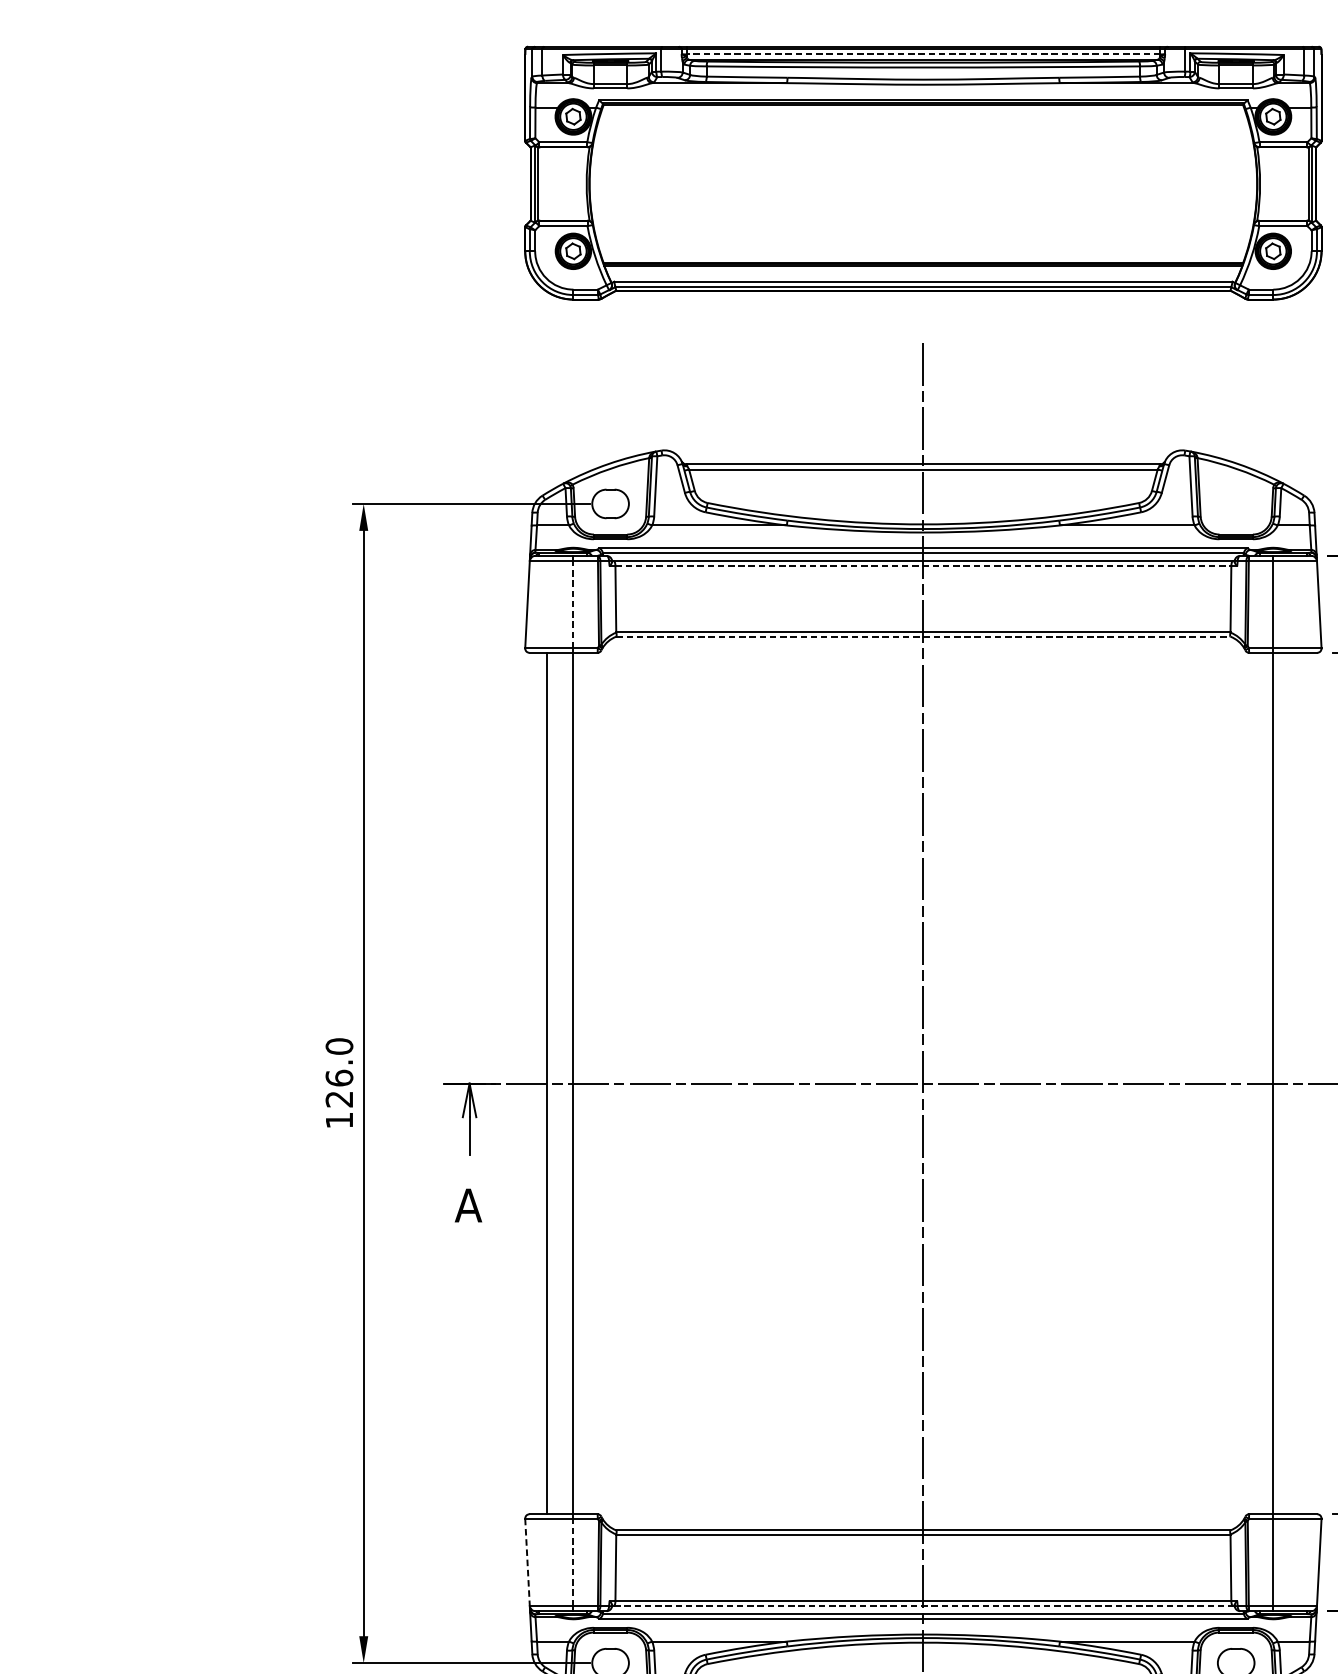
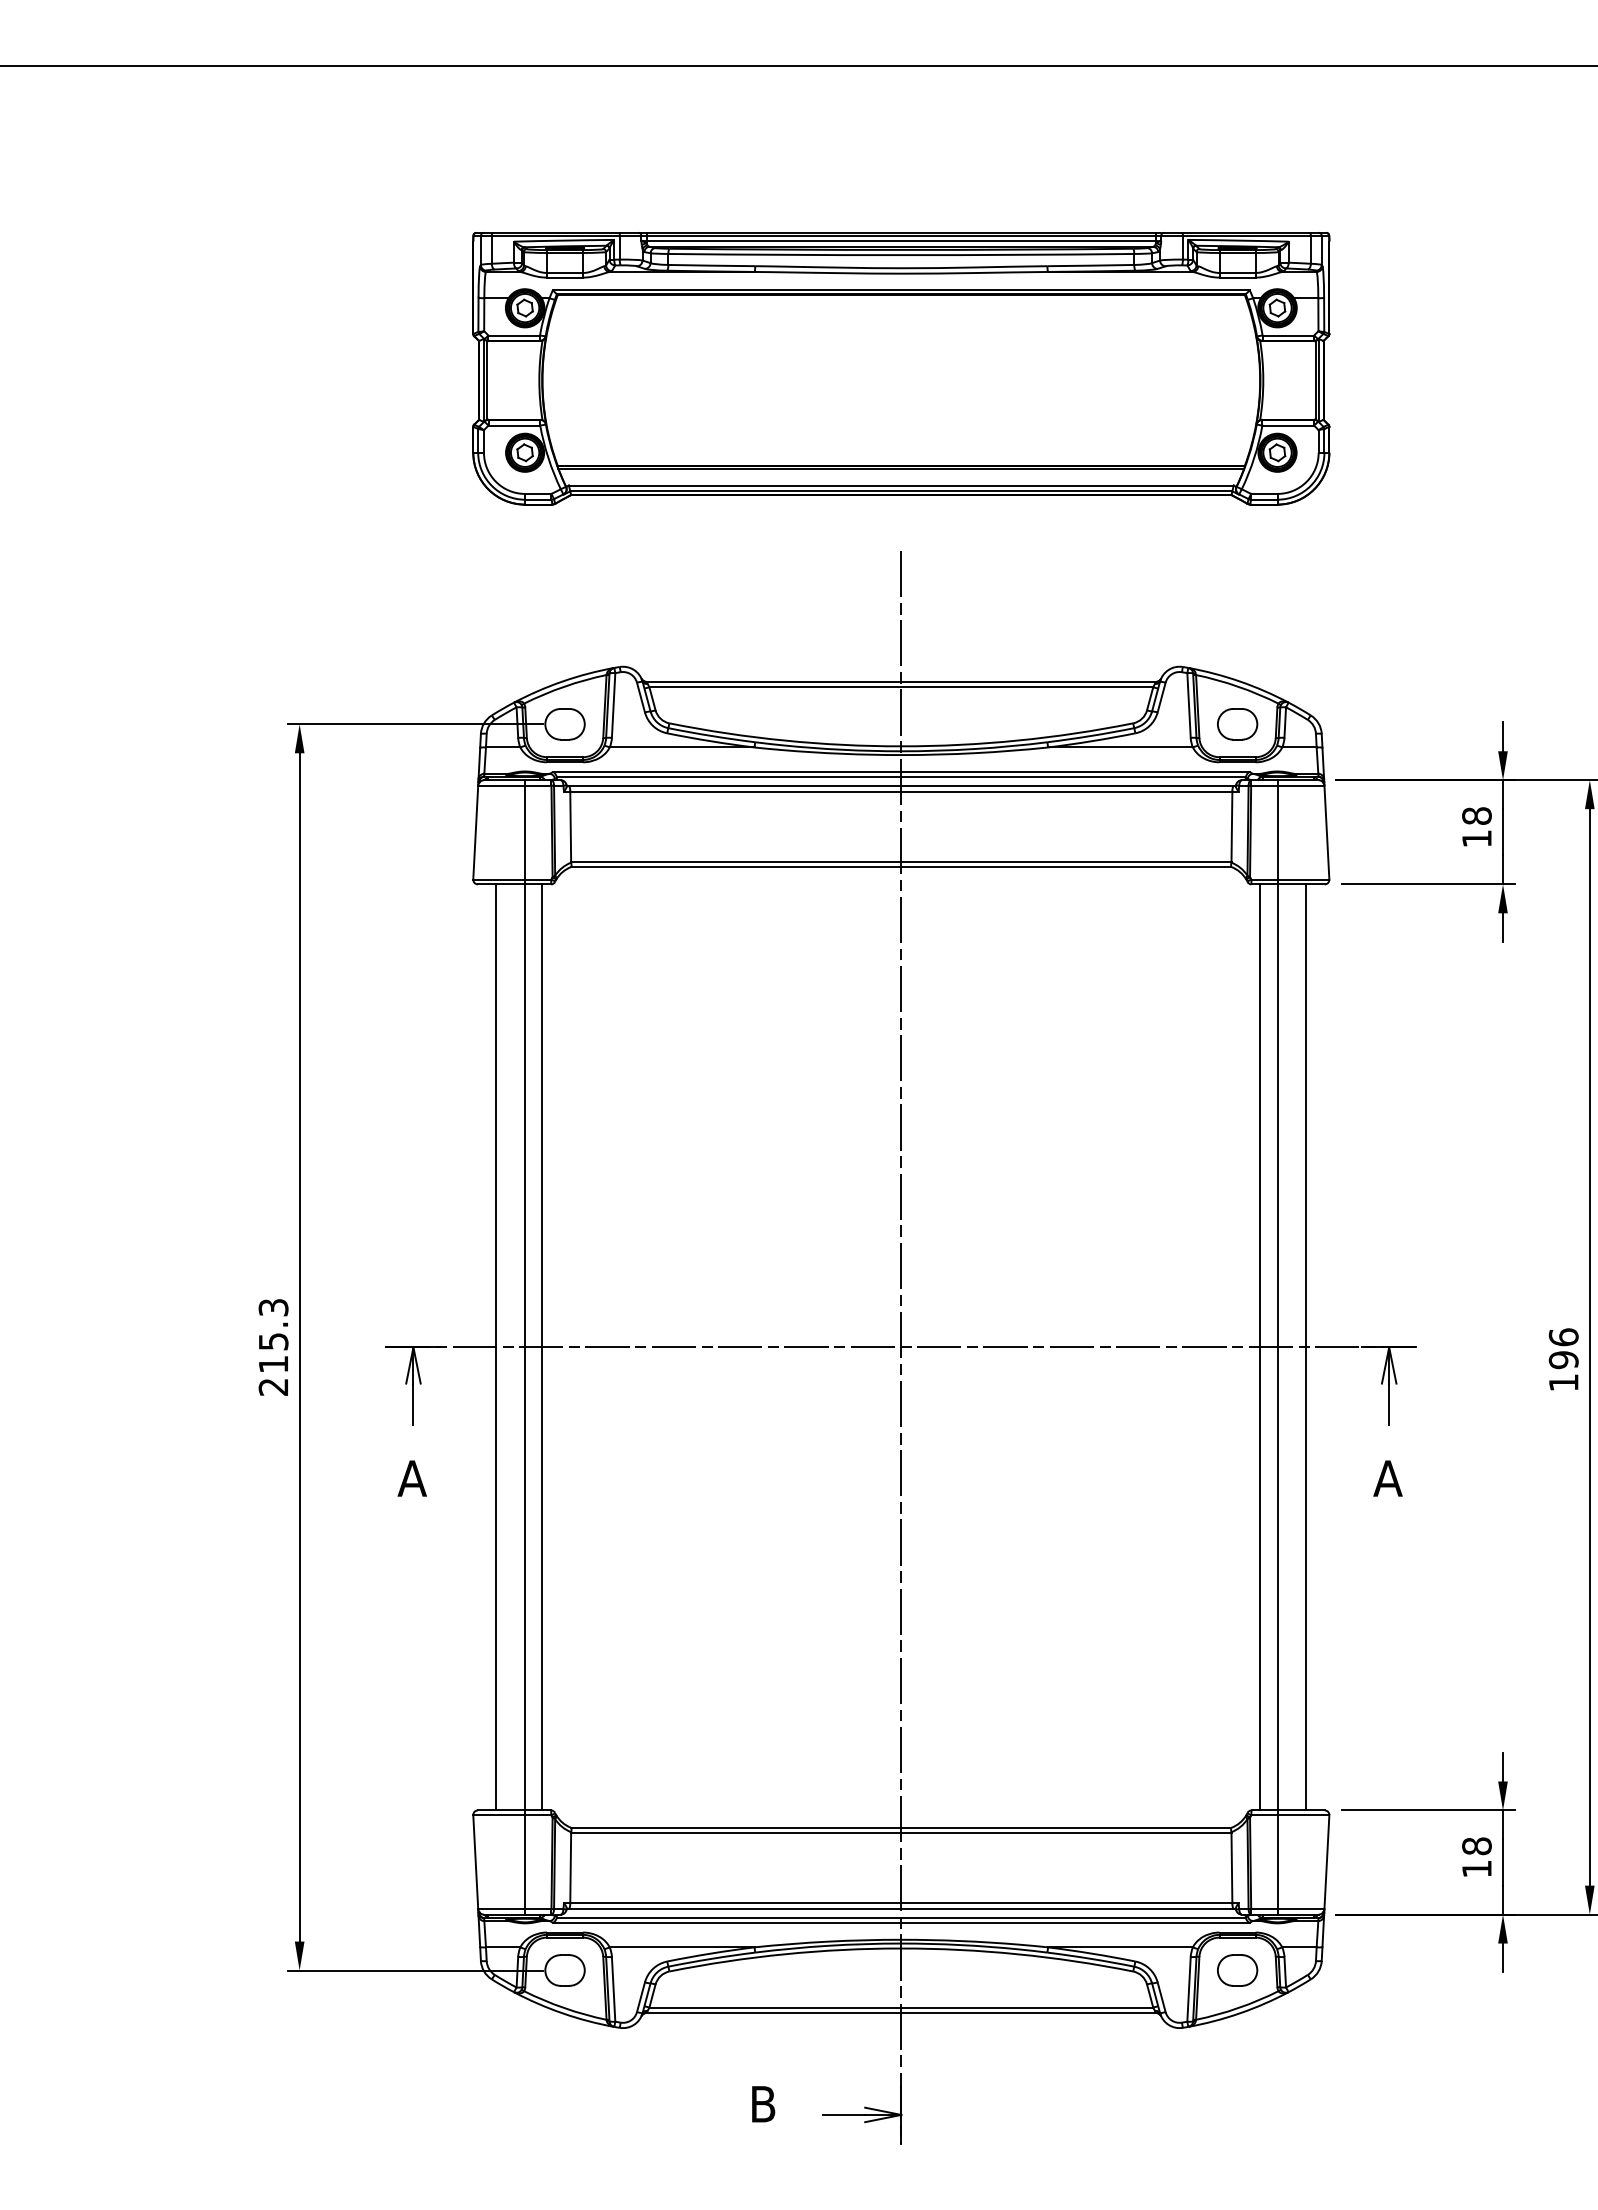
line: (923, 54) -> (901, 241), dashed -> solid
part: (1236, 504) -> (1237, 724), added
line: (923, 566) -> (901, 791), dashed -> solid
line: (573, 604) -> (525, 832), dashed -> solid
line: (923, 637) -> (901, 867), dashed -> solid
text: (339, 1082) -> (273, 1346), 126.0 -> 215.3
line: (589, 1083) -> (542, 1347), added
line: (1257, 1083) -> (1260, 1347), added
line: (1300, 1083) -> (1306, 1347), added
line: (527, 1562) -> (475, 1862), dashed -> solid
line: (573, 1562) -> (525, 1862), dashed -> solid
line: (923, 1605) -> (901, 1908), dashed -> solid

